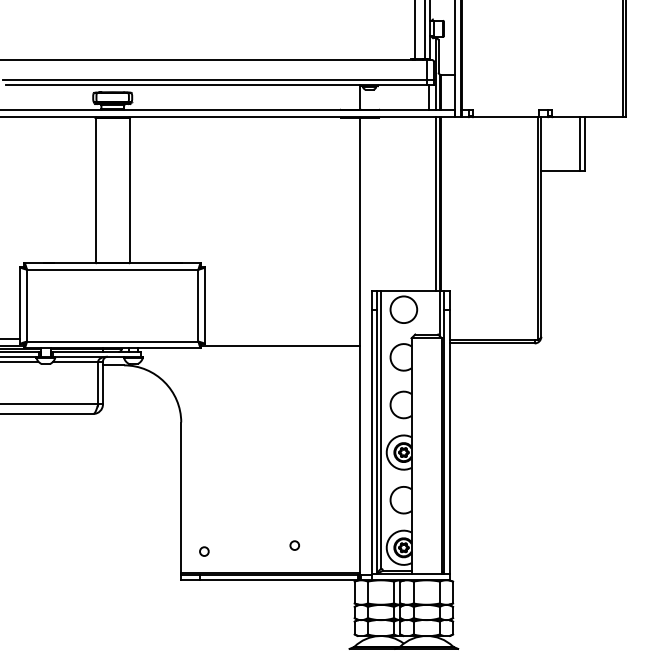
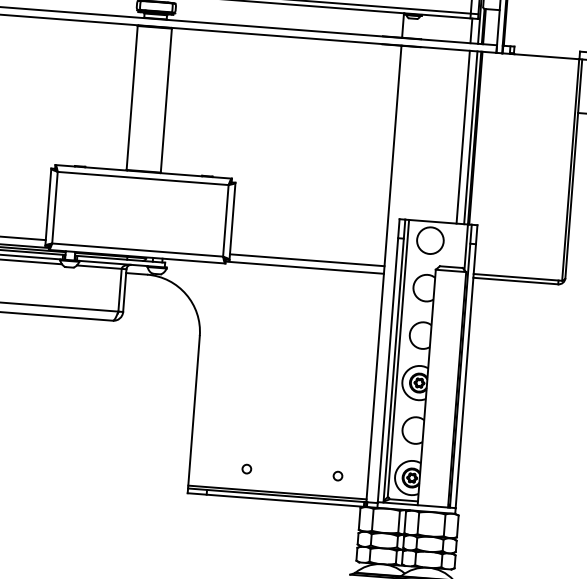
line: (428, 203) -> (463, 136), added
line: (282, 338) -> (307, 260), added
circle: (294, 545) -> (337, 476), moved
circle: (204, 551) -> (246, 469), moved

